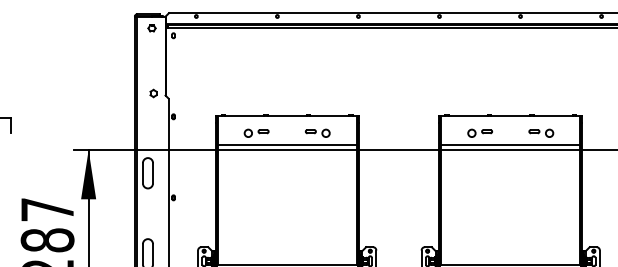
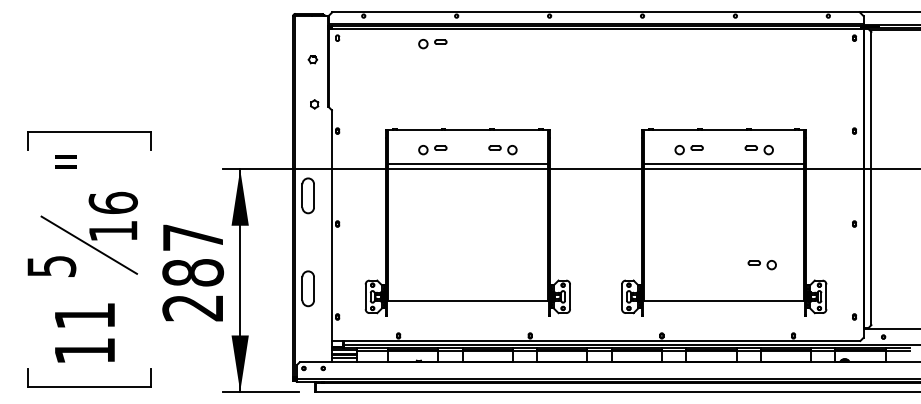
part: (151, 28) -> (312, 59), moved
part: (256, 41) -> (432, 44), added
part: (543, 233) -> (761, 265), added

